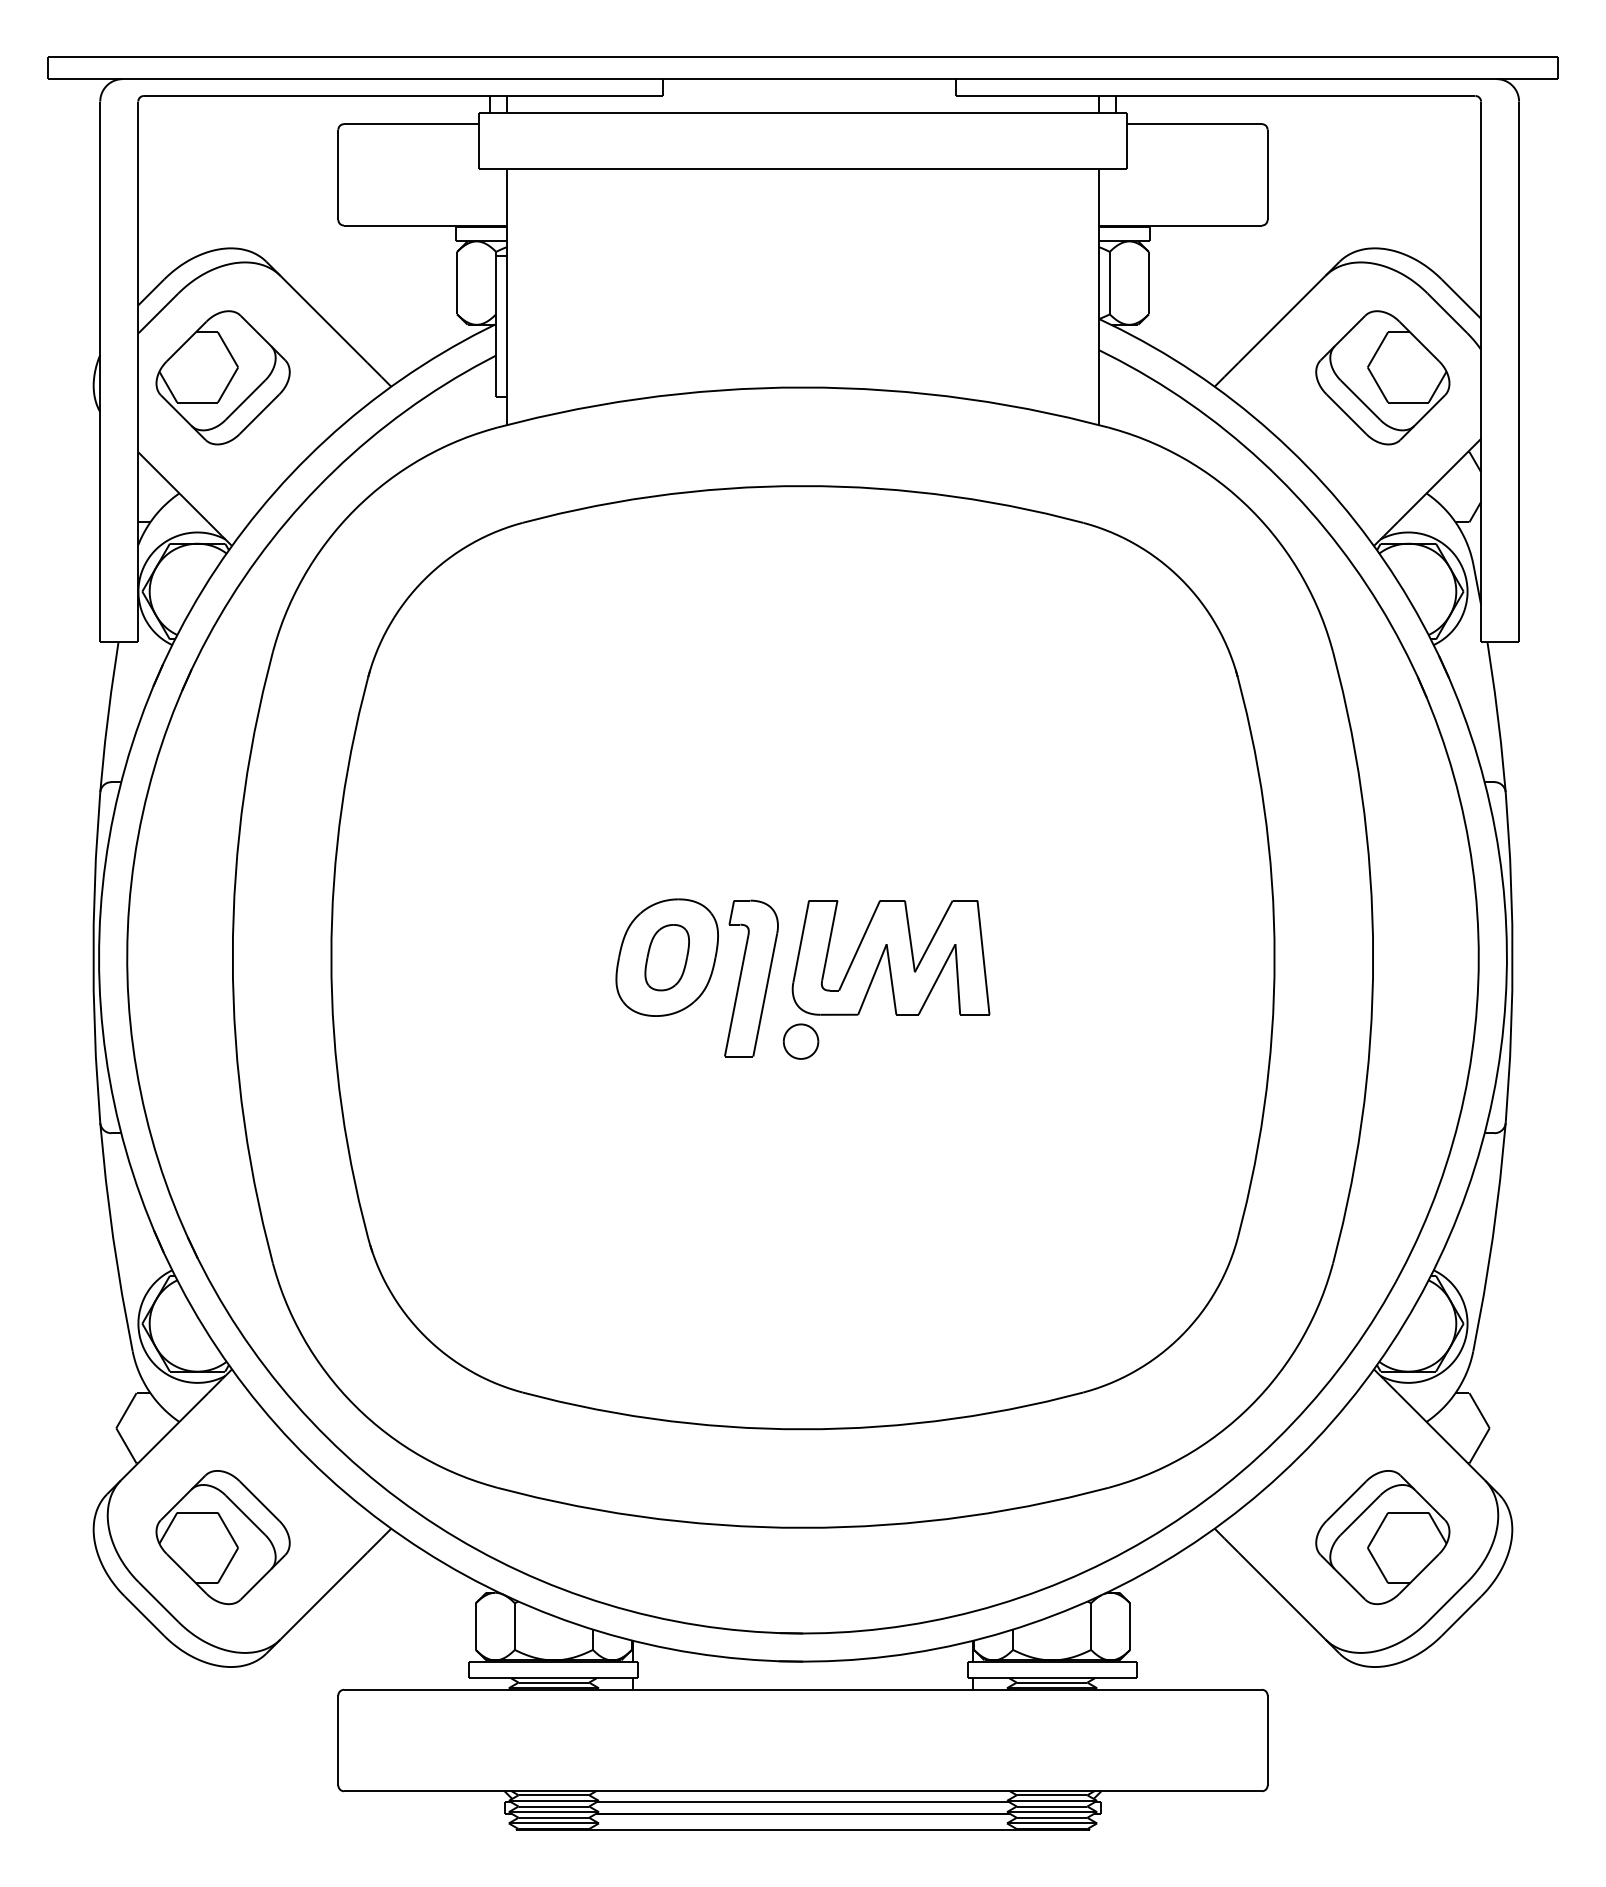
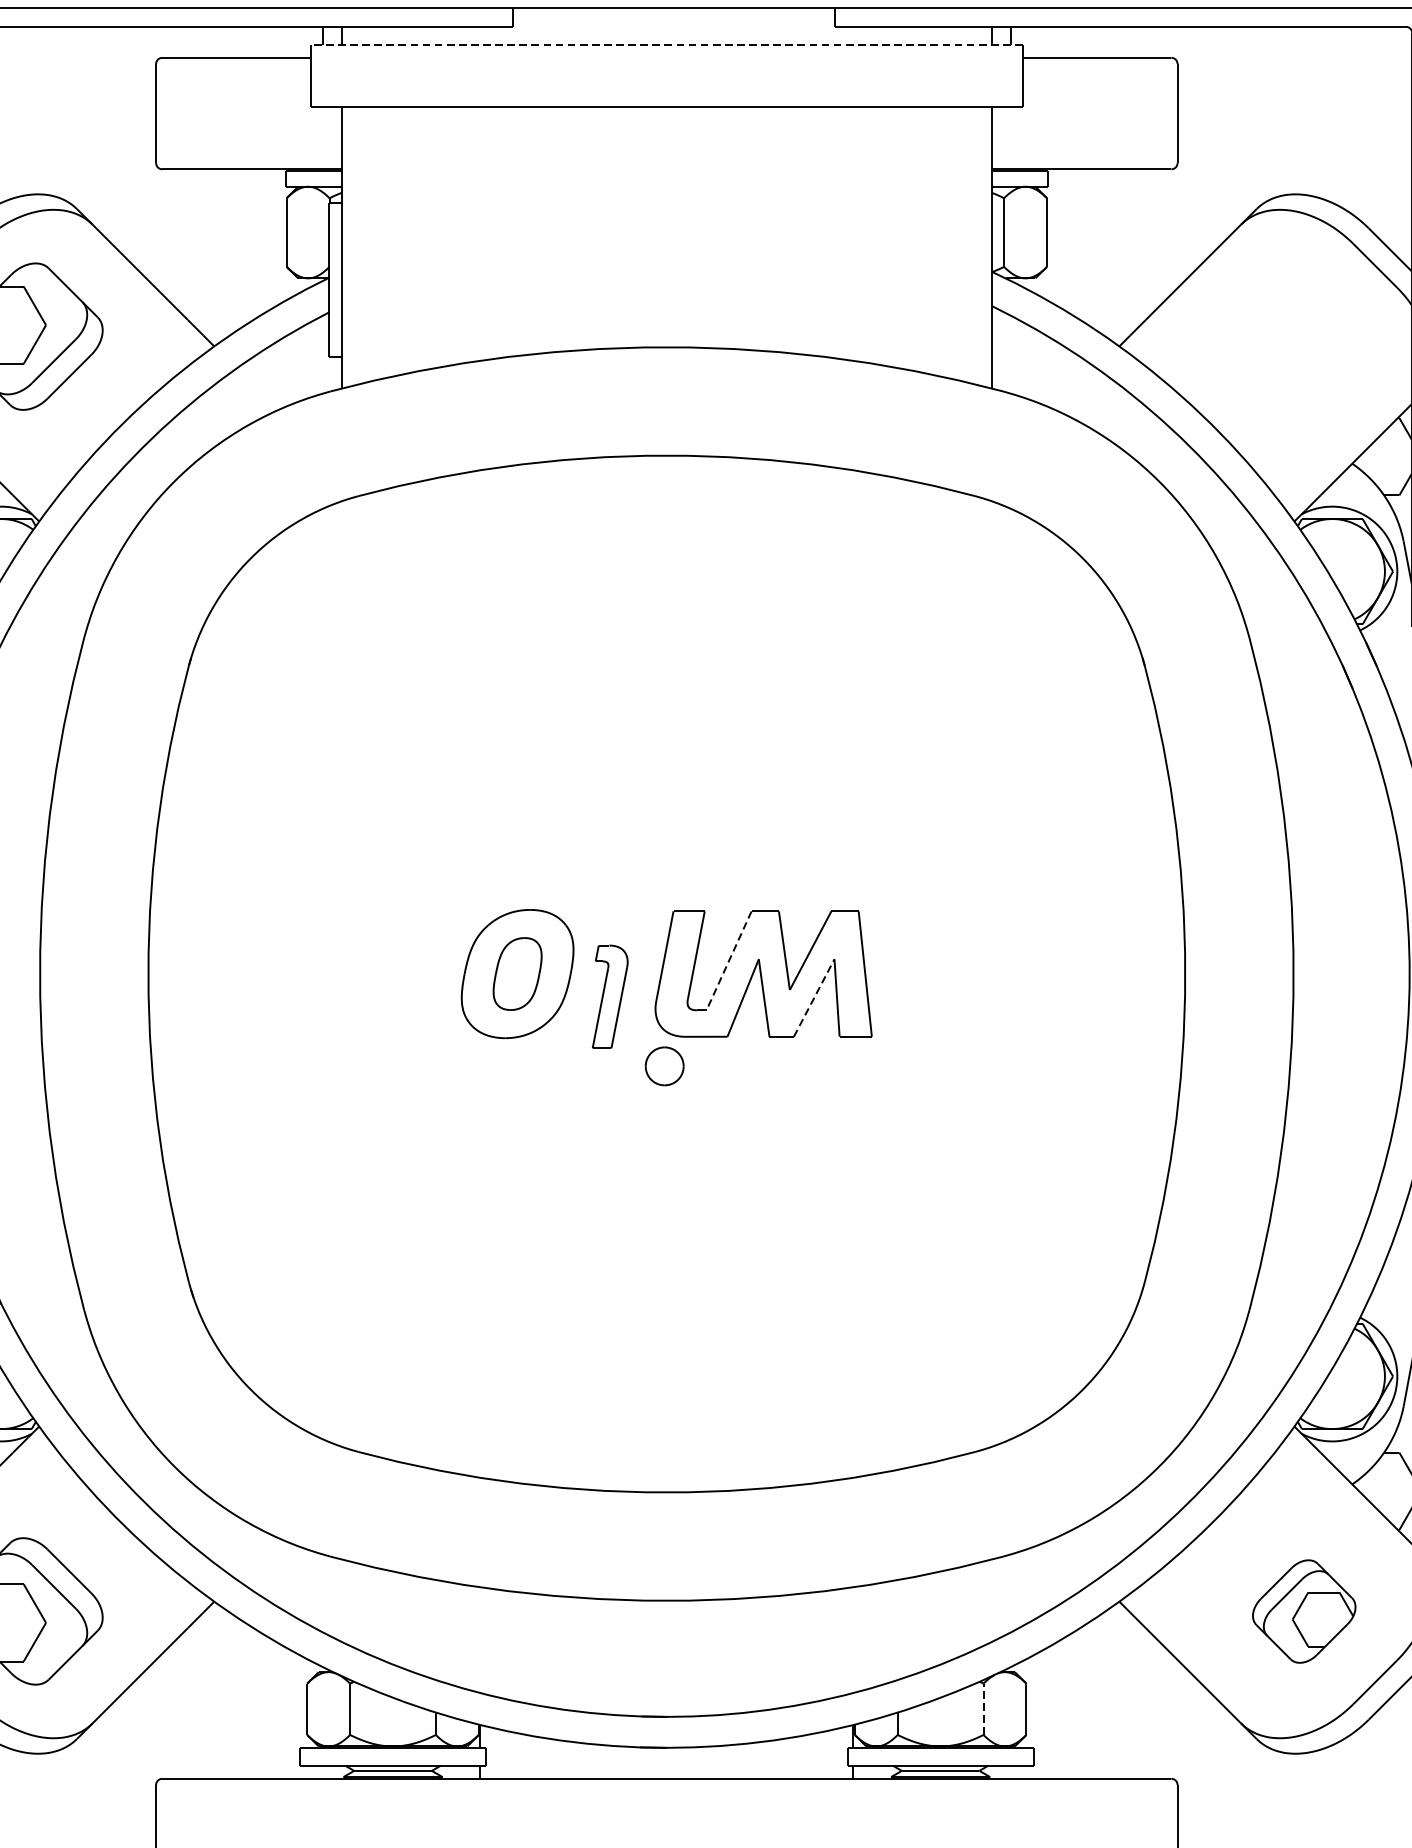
line: (802, 112) -> (666, 45), solid -> dashed
part: (1382, 377) -> (1303, 336), removed
line: (859, 946) -> (728, 961), solid -> dashed
part: (751, 978) -> (610, 996), size x0.6
line: (937, 979) -> (814, 998), solid -> dashed
part: (1382, 1537) -> (1303, 1611), size x0.7
line: (1091, 1626) -> (983, 1709), solid -> dashed

